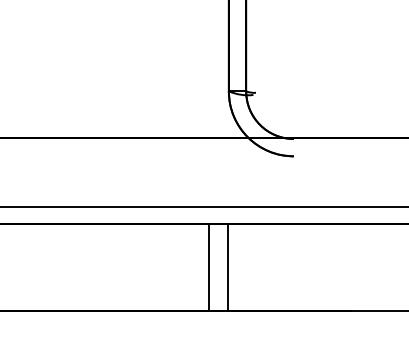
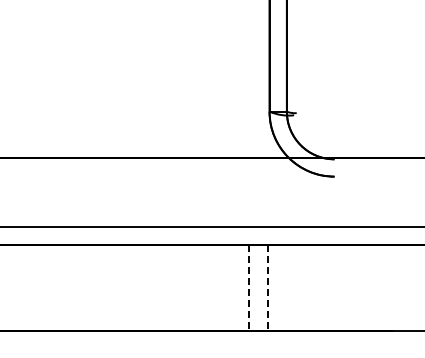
line: (208, 268) -> (249, 288), solid -> dashed
line: (227, 268) -> (268, 288), solid -> dashed

